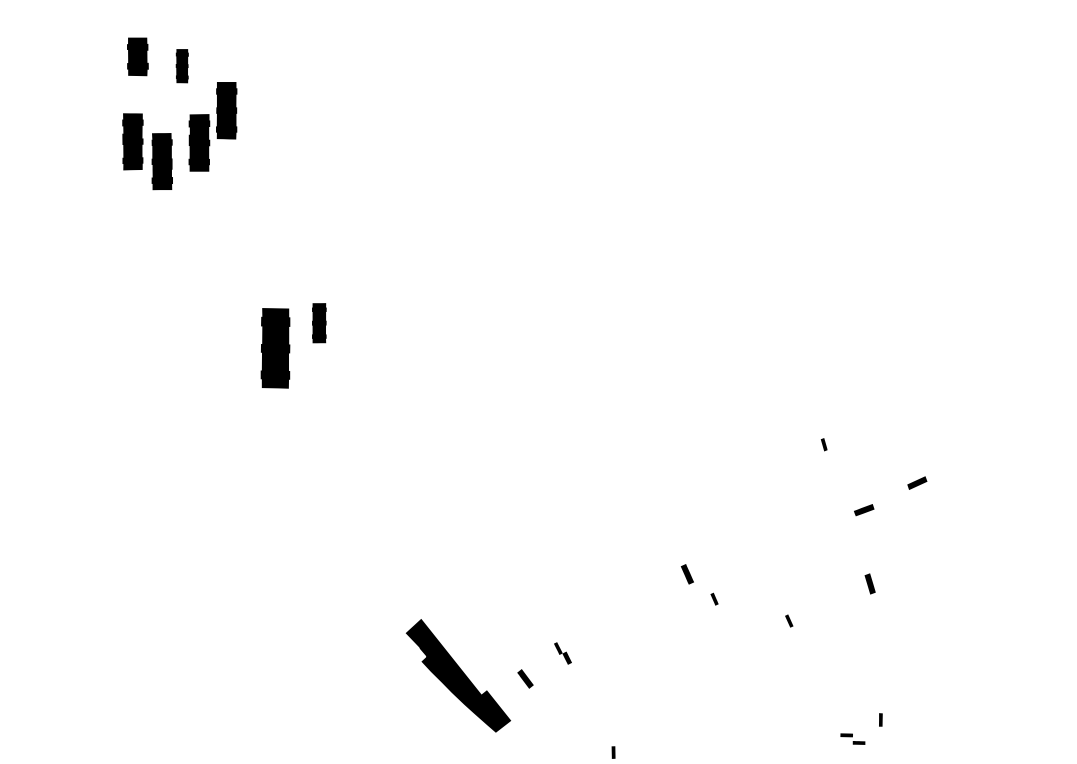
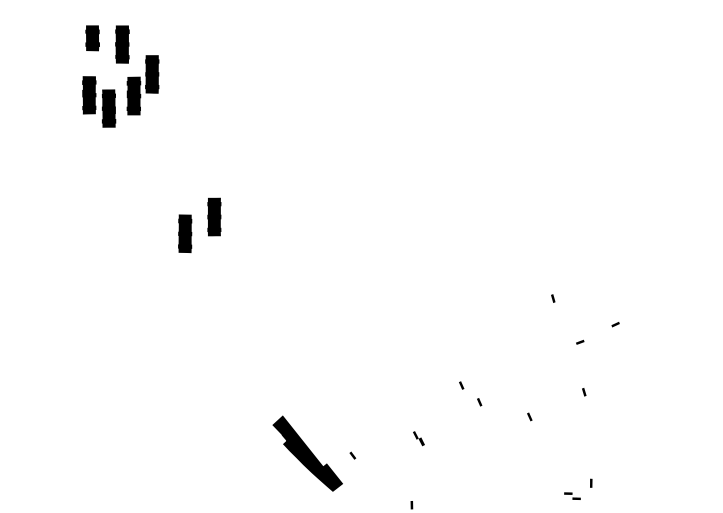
part: (182, 66) -> (122, 44), size x1.67
part: (319, 322) -> (214, 216), size x1.43
part: (276, 347) -> (185, 233), size x0.71
part: (916, 483) -> (615, 324), size x0.62
part: (864, 508) -> (580, 341), size x0.62
part: (687, 574) -> (461, 385), size x0.62
part: (870, 584) -> (584, 392), size x0.62
part: (562, 653) -> (418, 438), moved
part: (525, 678) -> (352, 455), size x0.62

